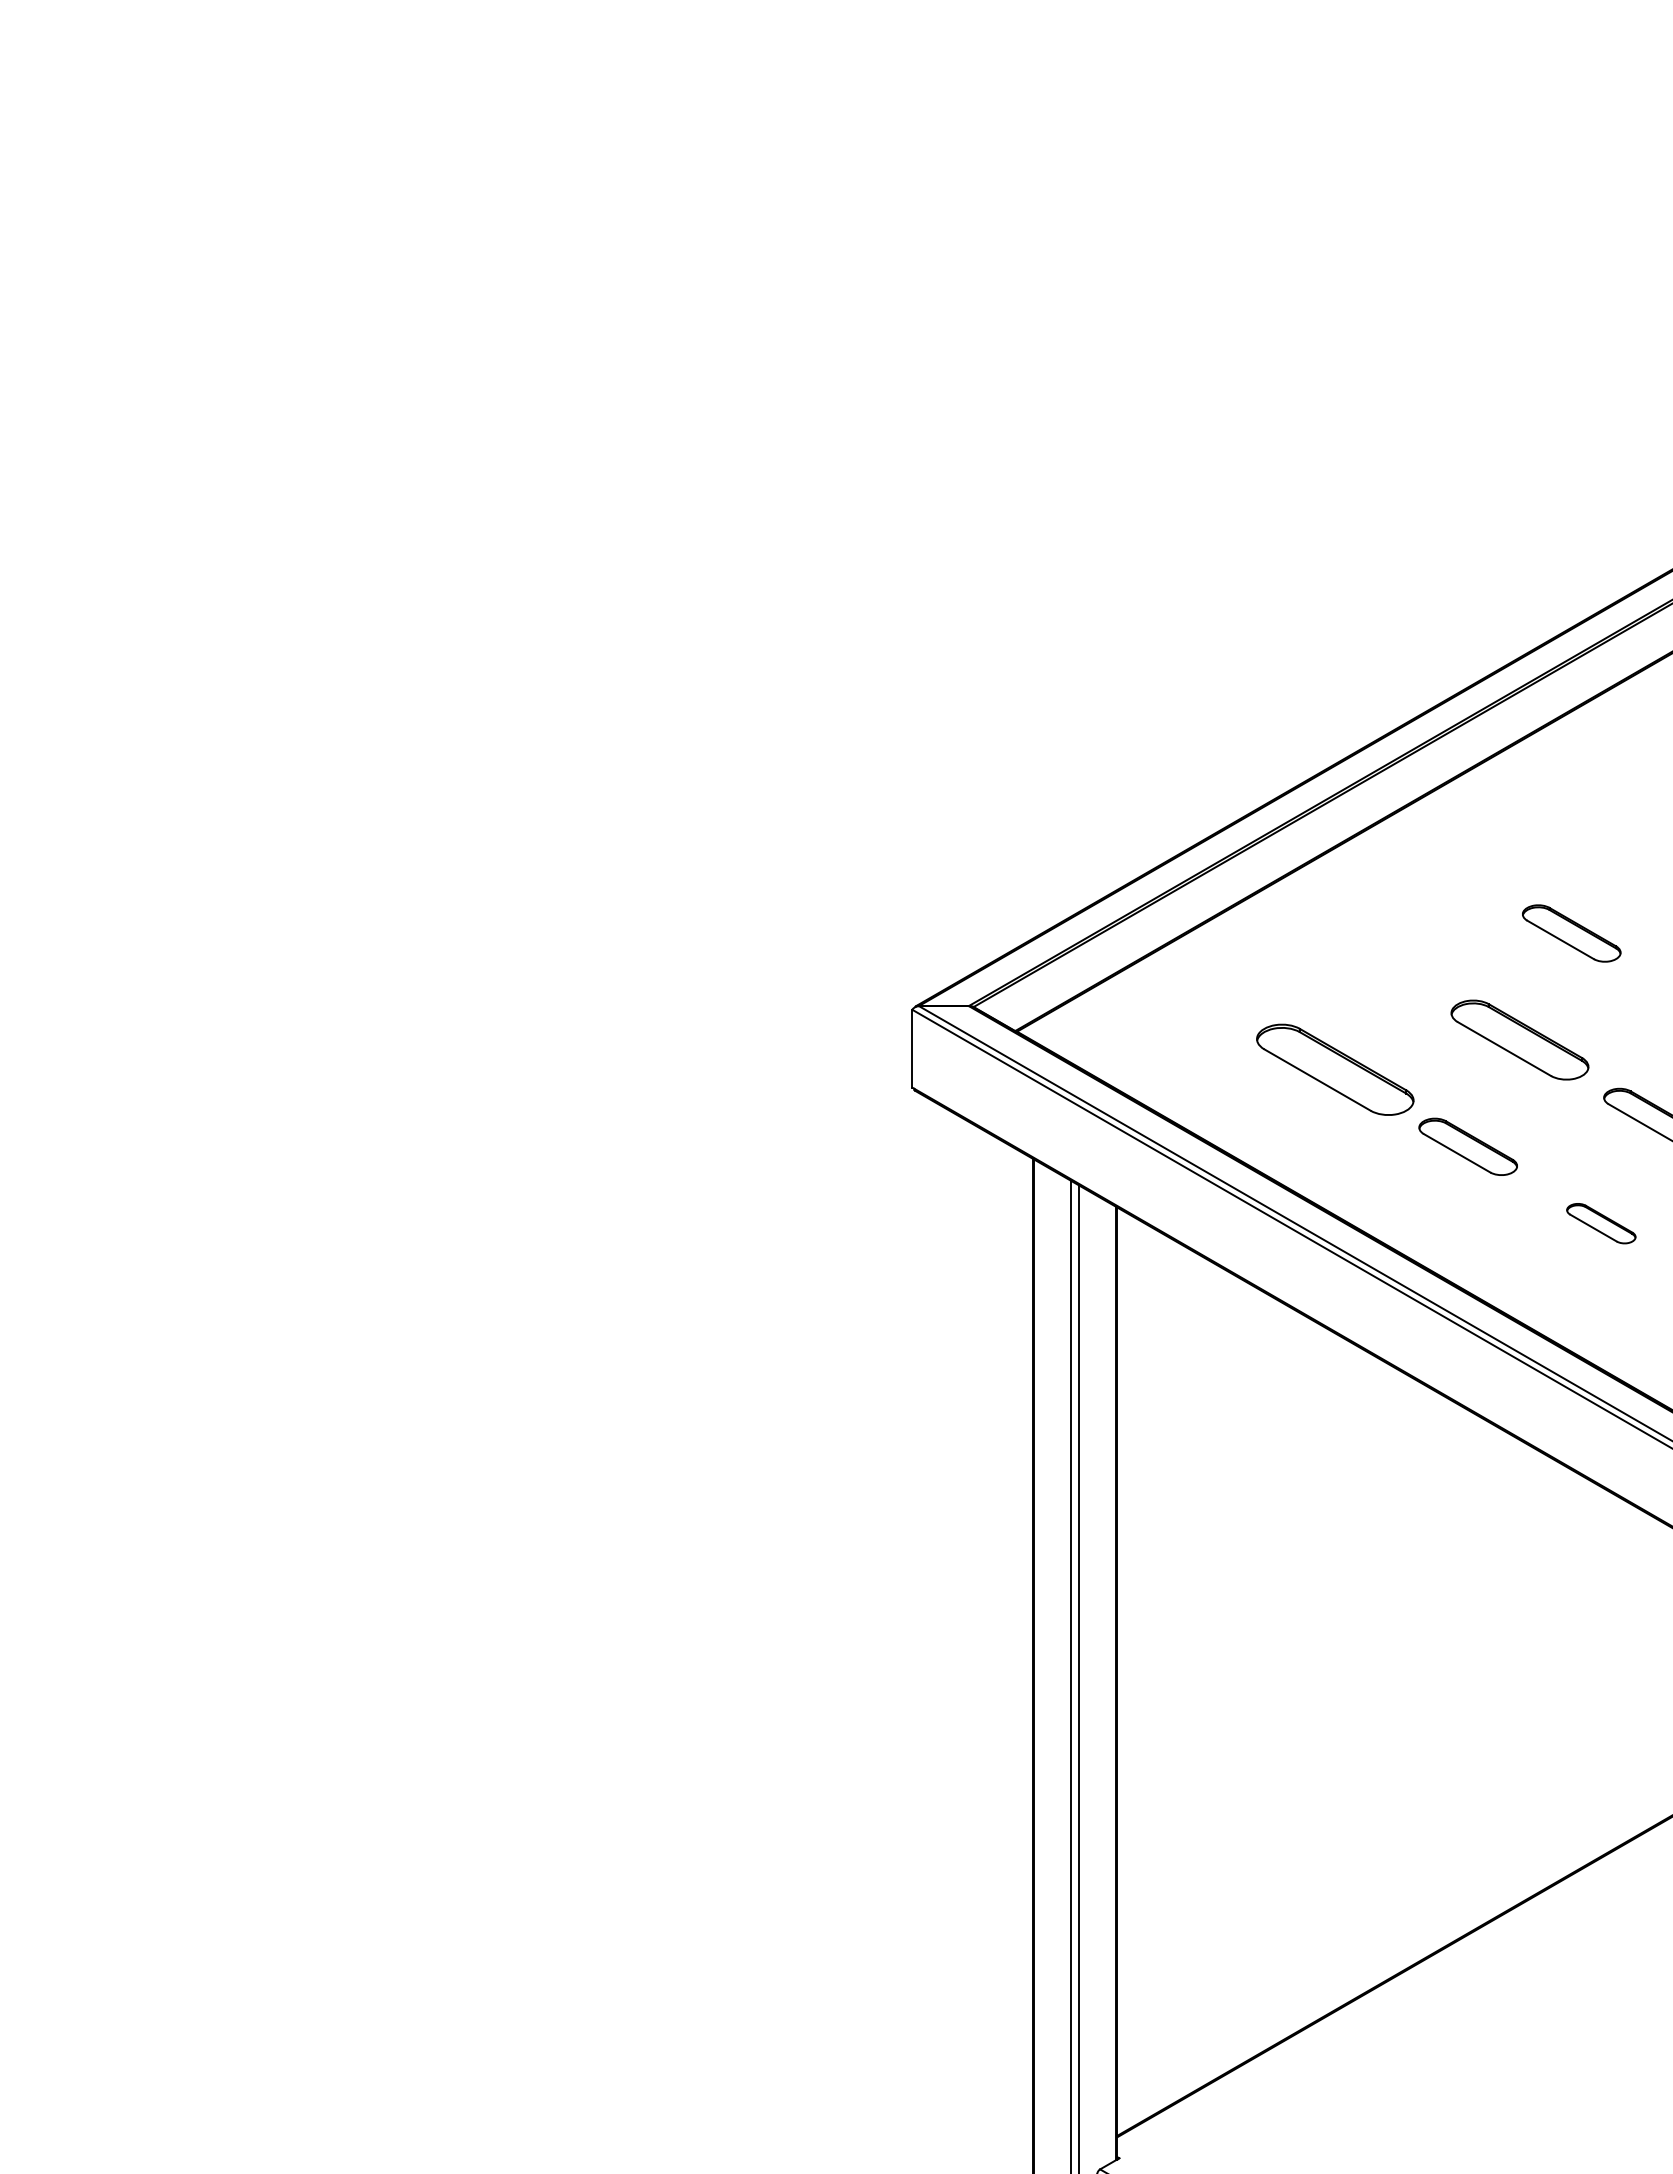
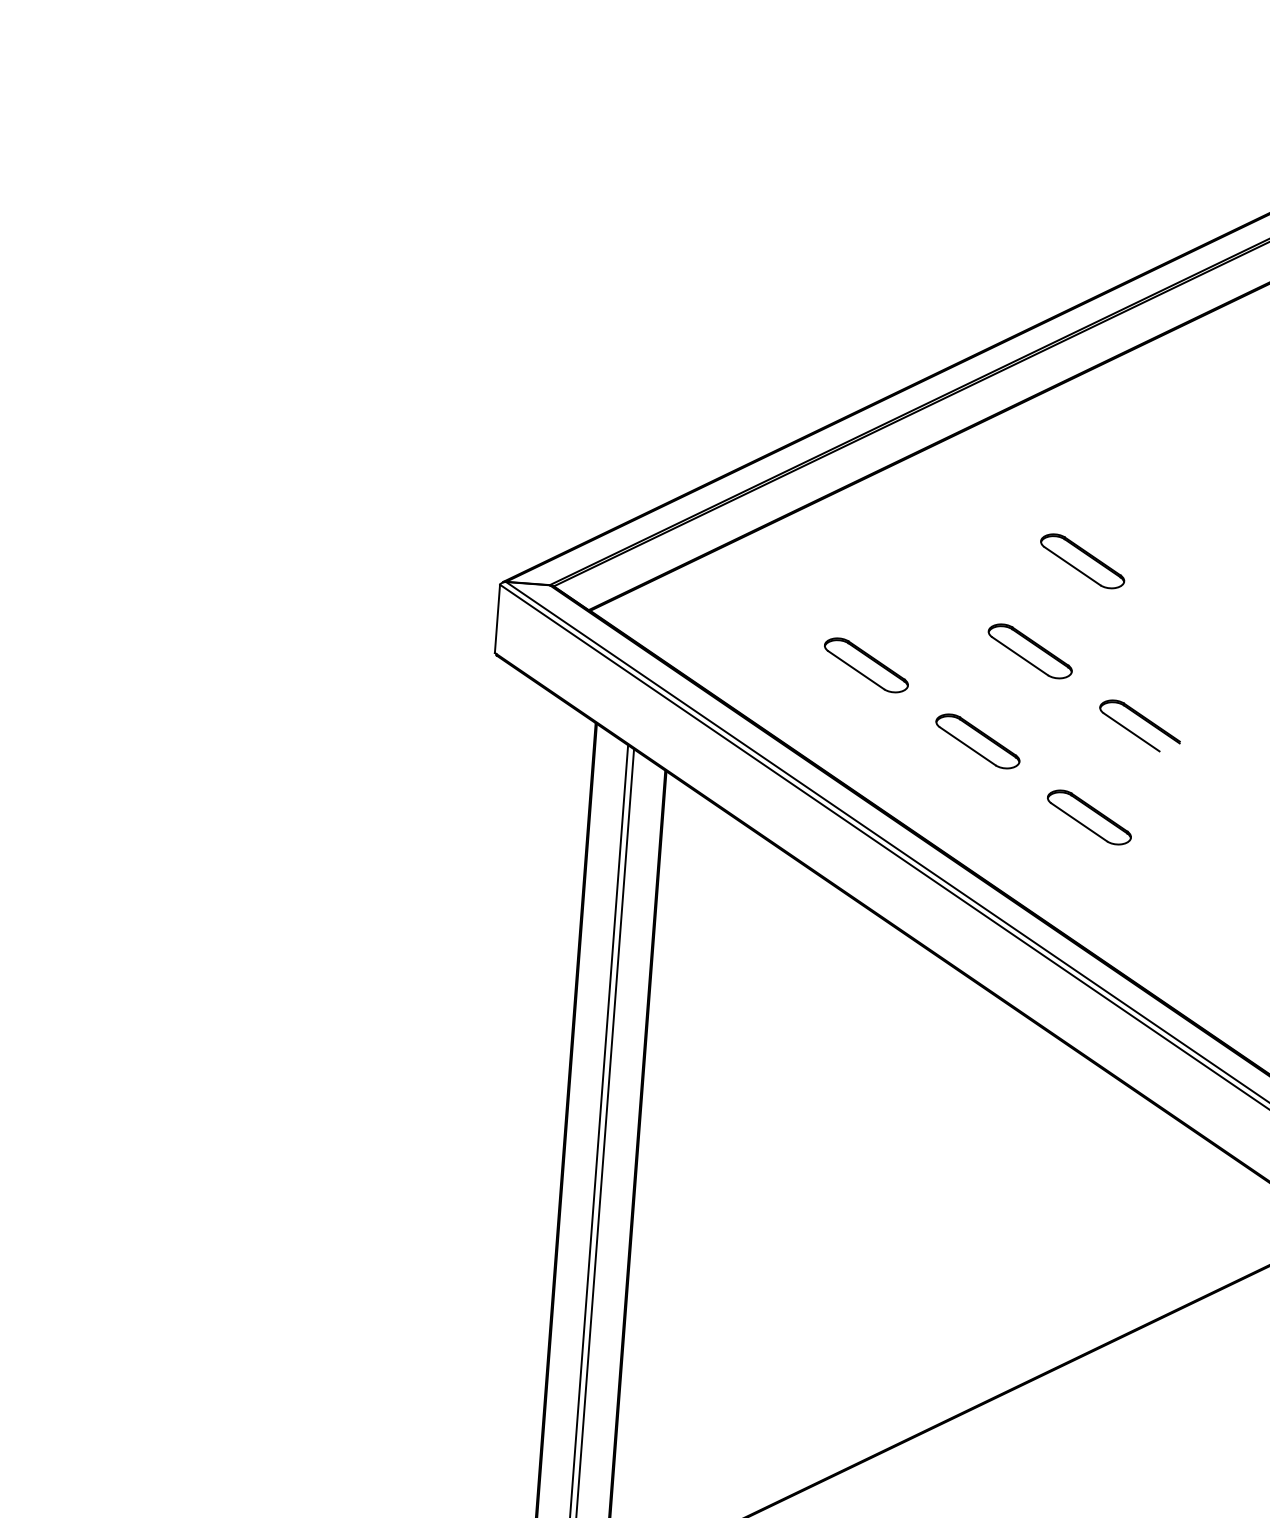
part: (1519, 1040) -> (1029, 651), size x0.71
part: (1334, 1070) -> (865, 665), size x0.62
part: (1601, 1223) -> (1089, 817), size x1.43

